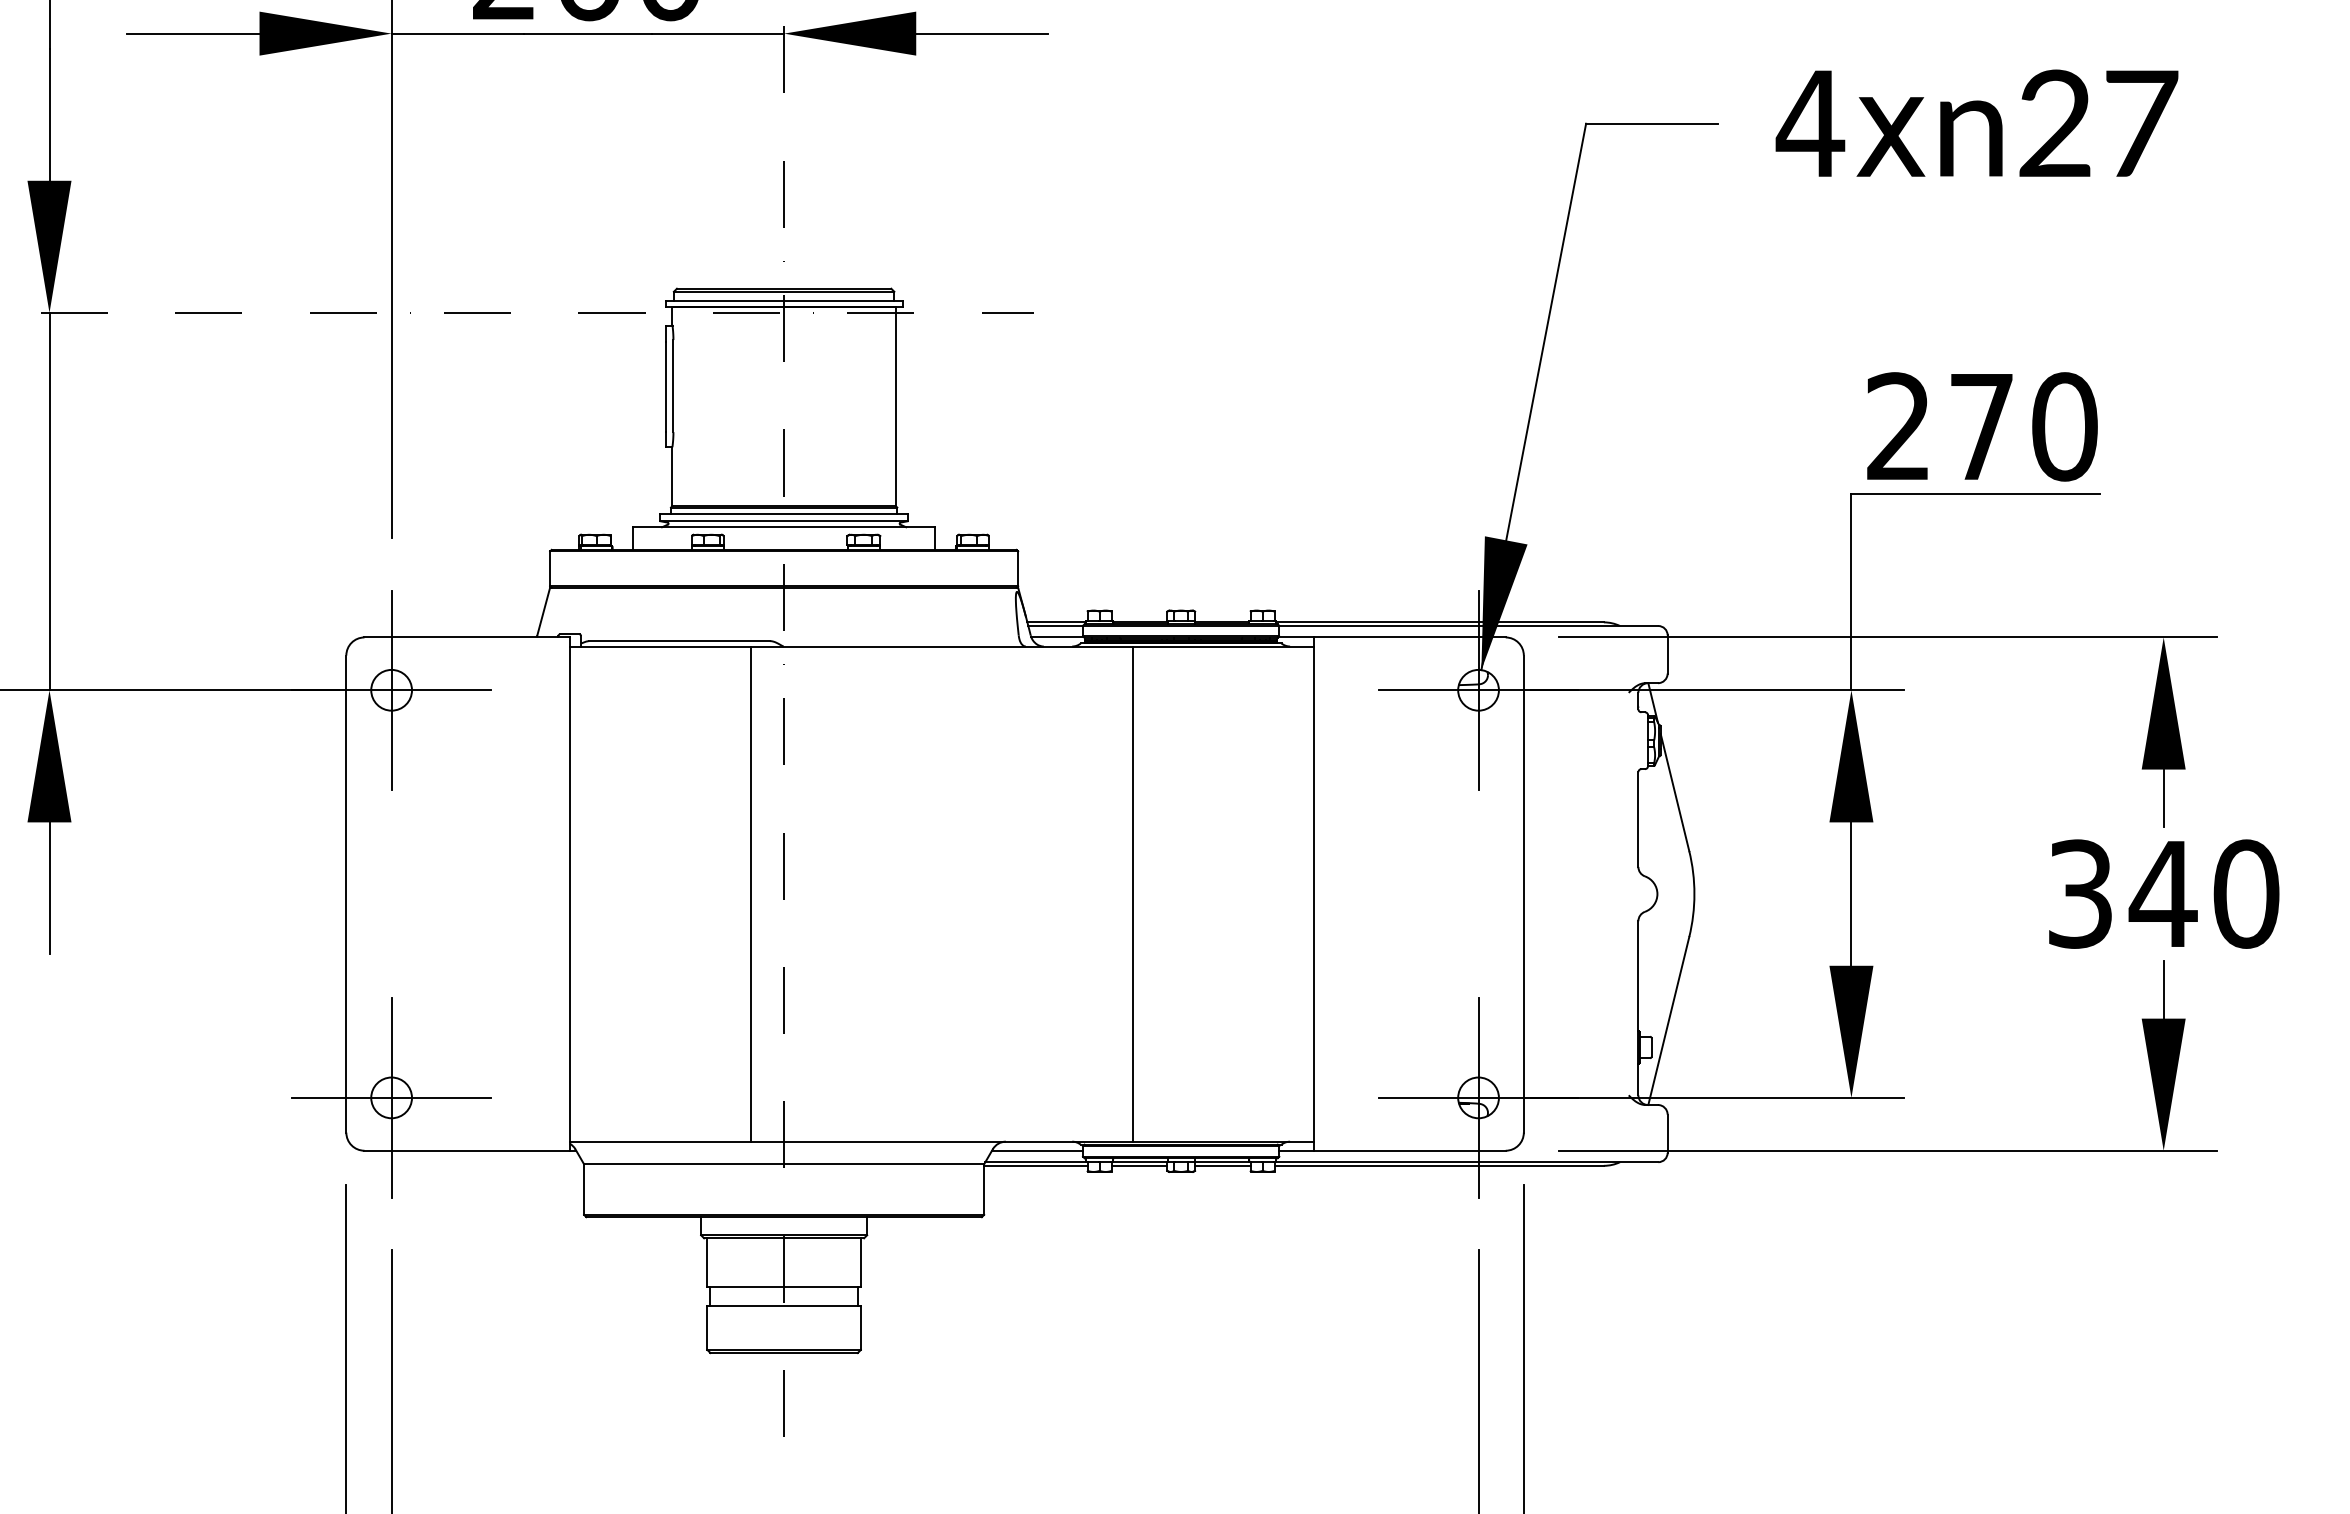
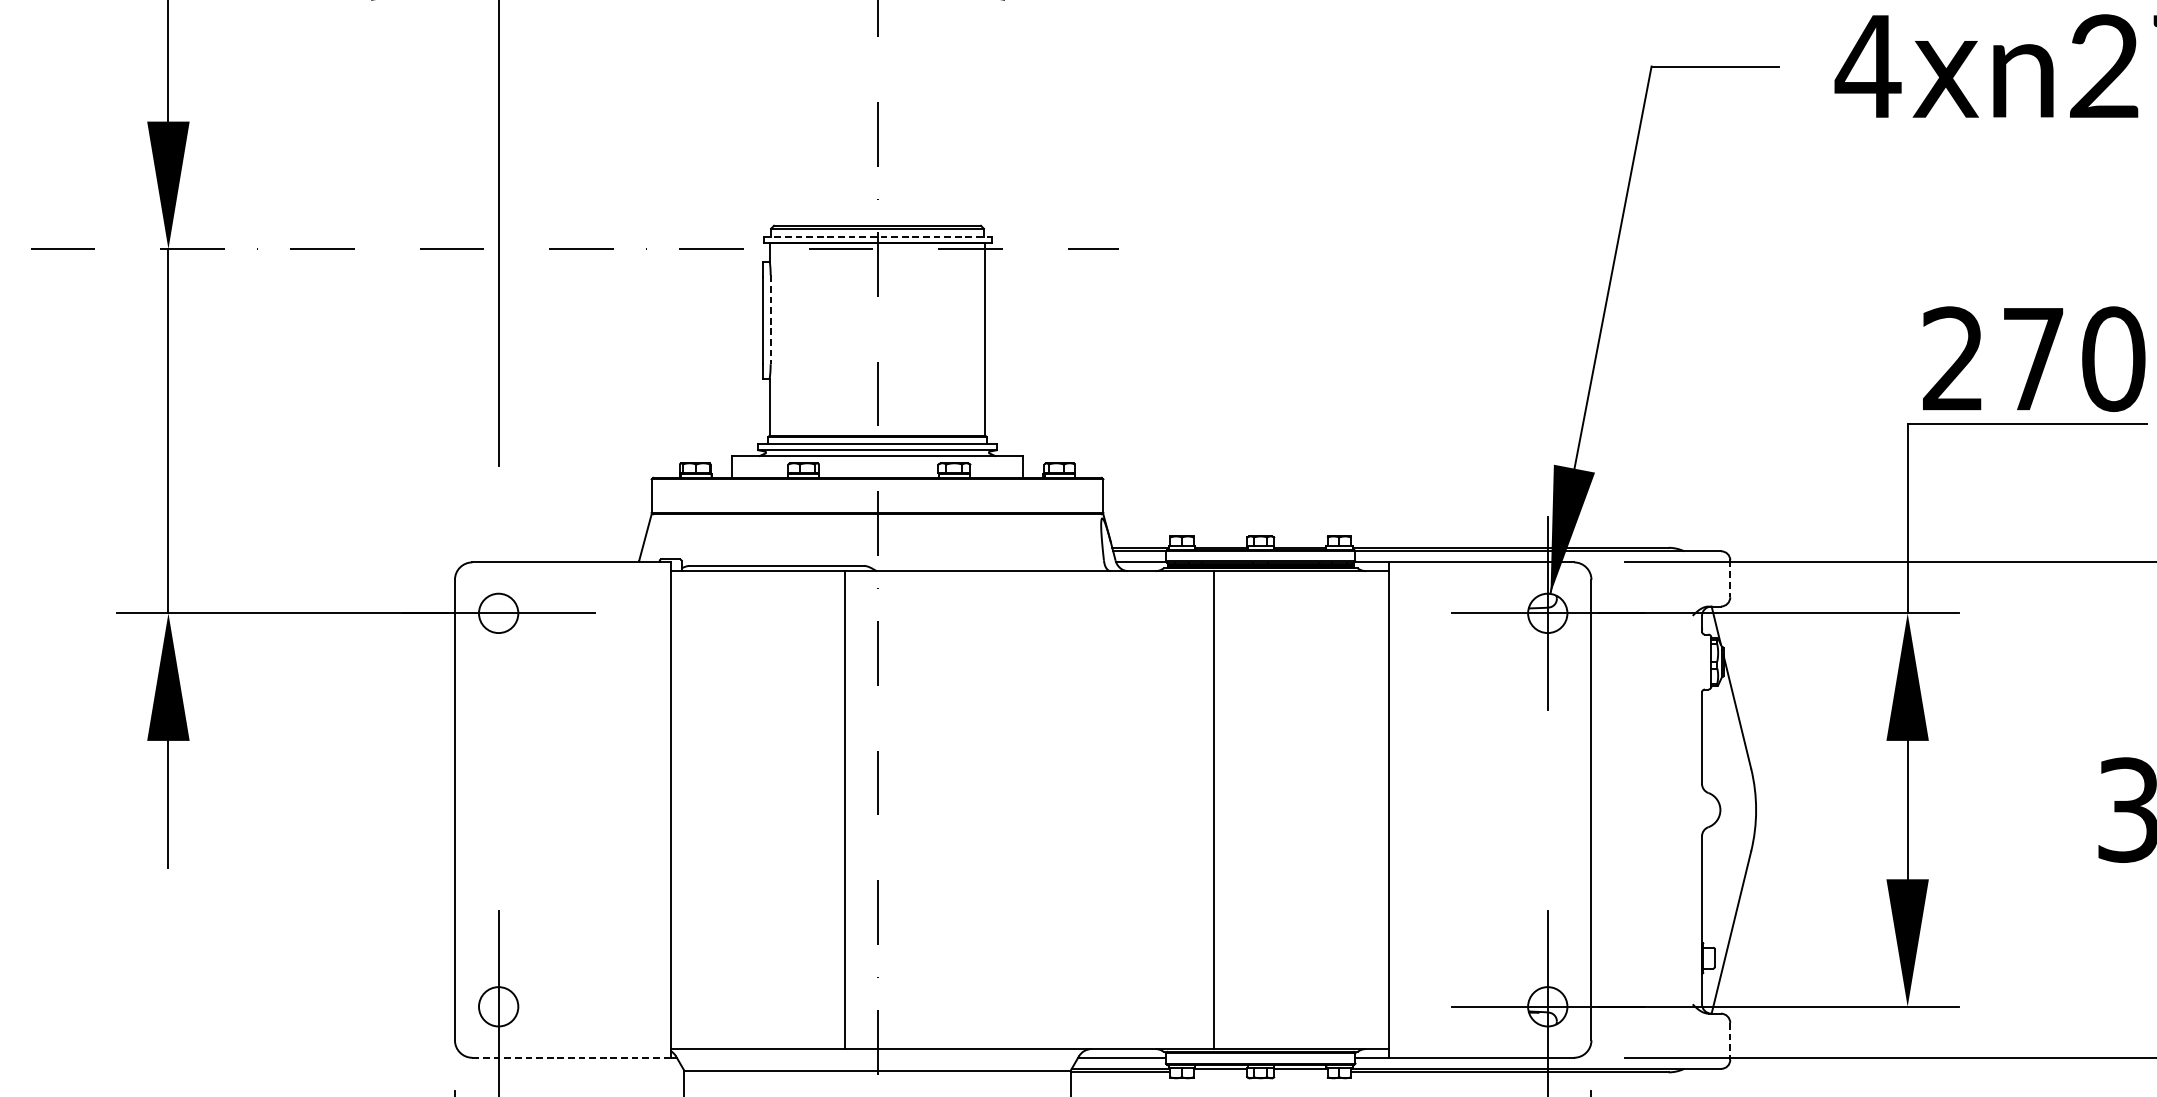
line: (784, 300) -> (877, 237), solid -> dashed
line: (673, 386) -> (770, 320), solid -> dashed
line: (1667, 654) -> (1730, 578), solid -> dashed
line: (391, 689) -> (498, 612), removed
line: (391, 1097) -> (498, 1006), removed
line: (1667, 1133) -> (1730, 1041), solid -> dashed
line: (467, 1150) -> (571, 1057), solid -> dashed
line: (1139, 1165) -> (1220, 1072), removed
line: (1222, 1165) -> (1300, 1072), removed

